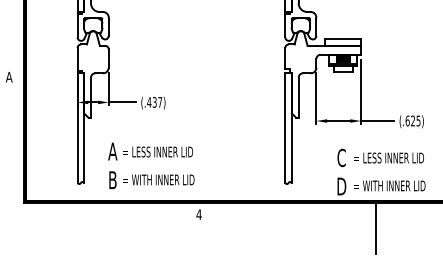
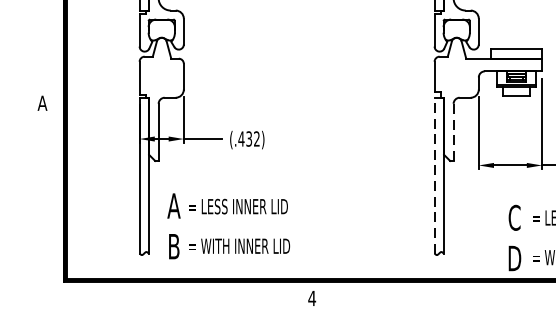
line: (298, 97) -> (453, 132), solid -> dashed
text: (160, 102) -> (257, 139), (.437) -> (.432)
line: (285, 128) -> (434, 176), solid -> dashed
text: (151, 165) -> (228, 225), moved

